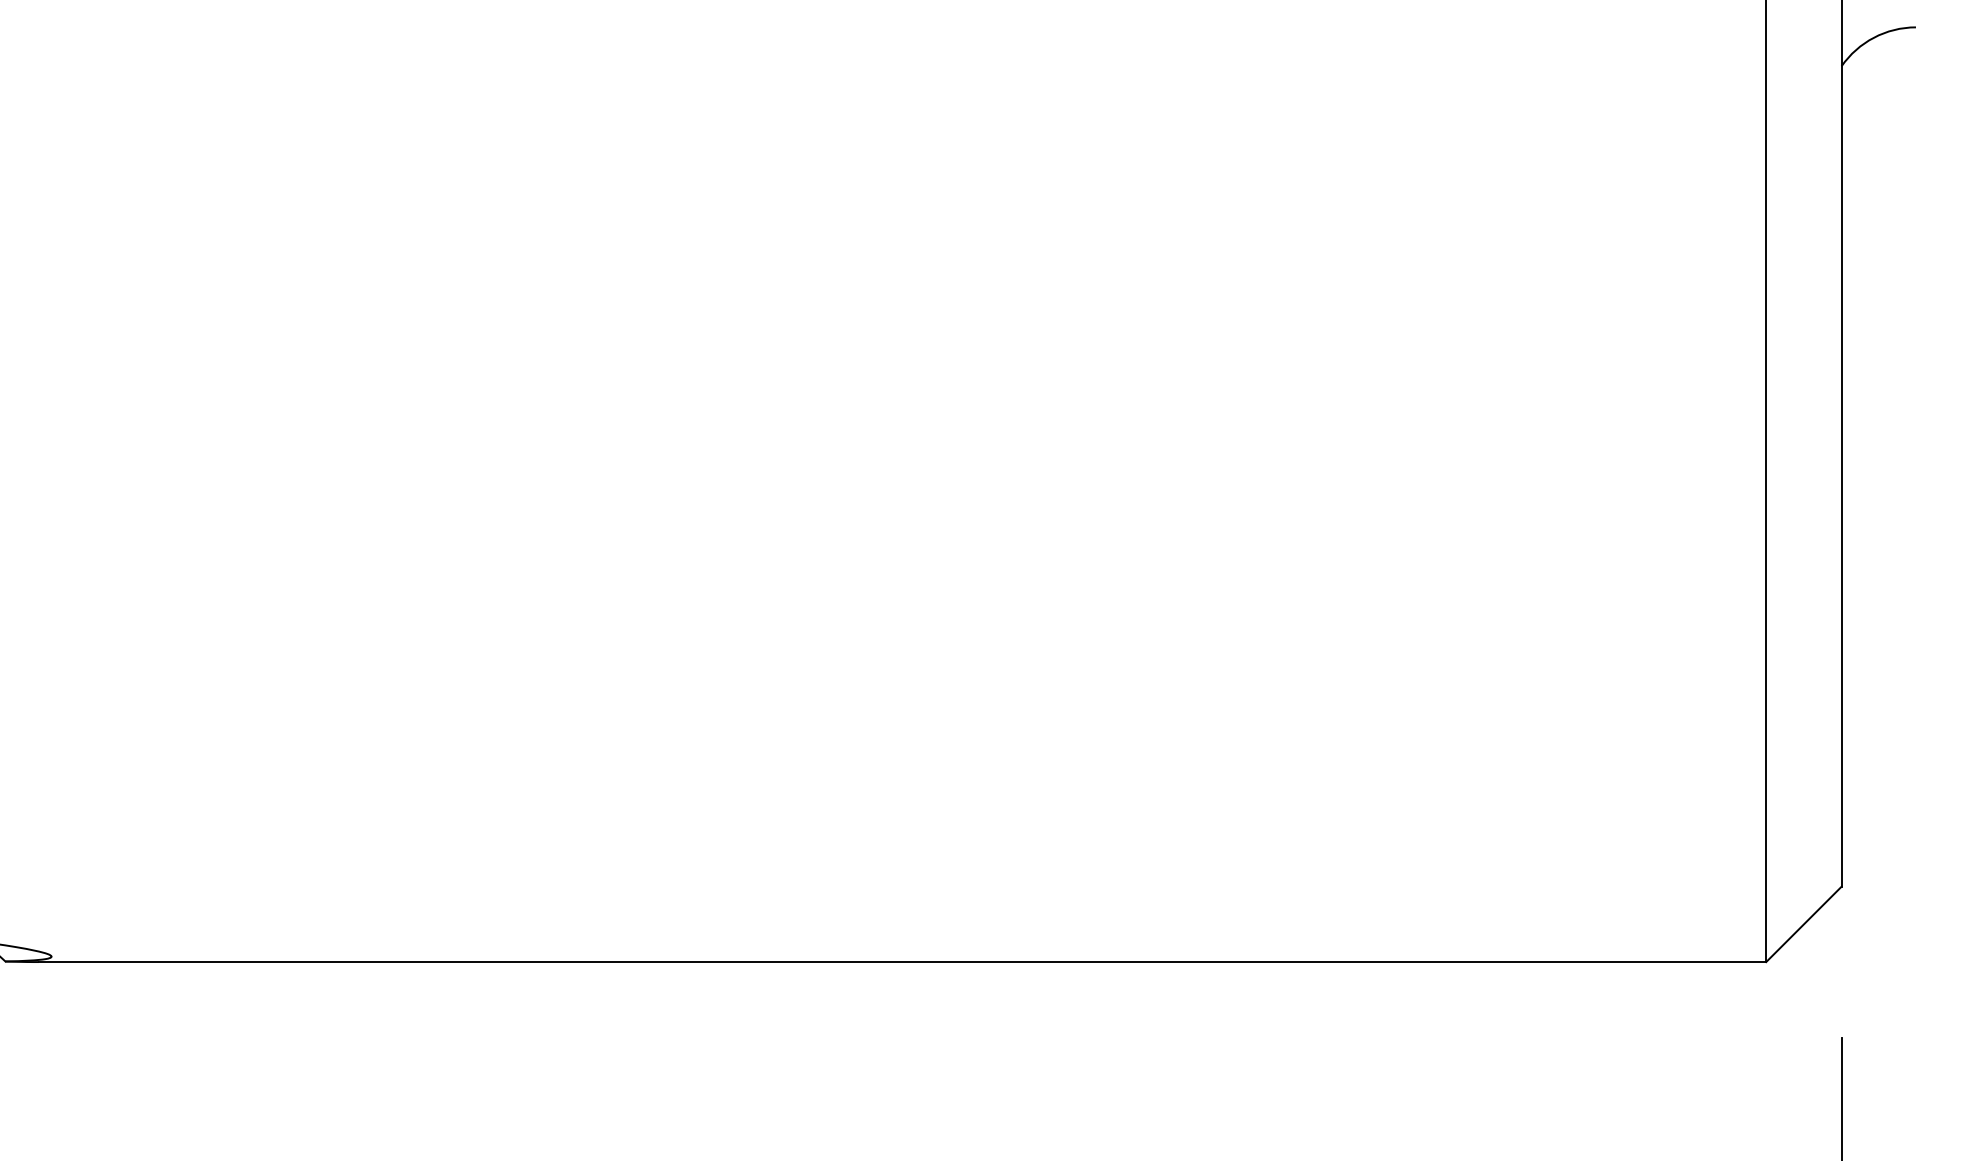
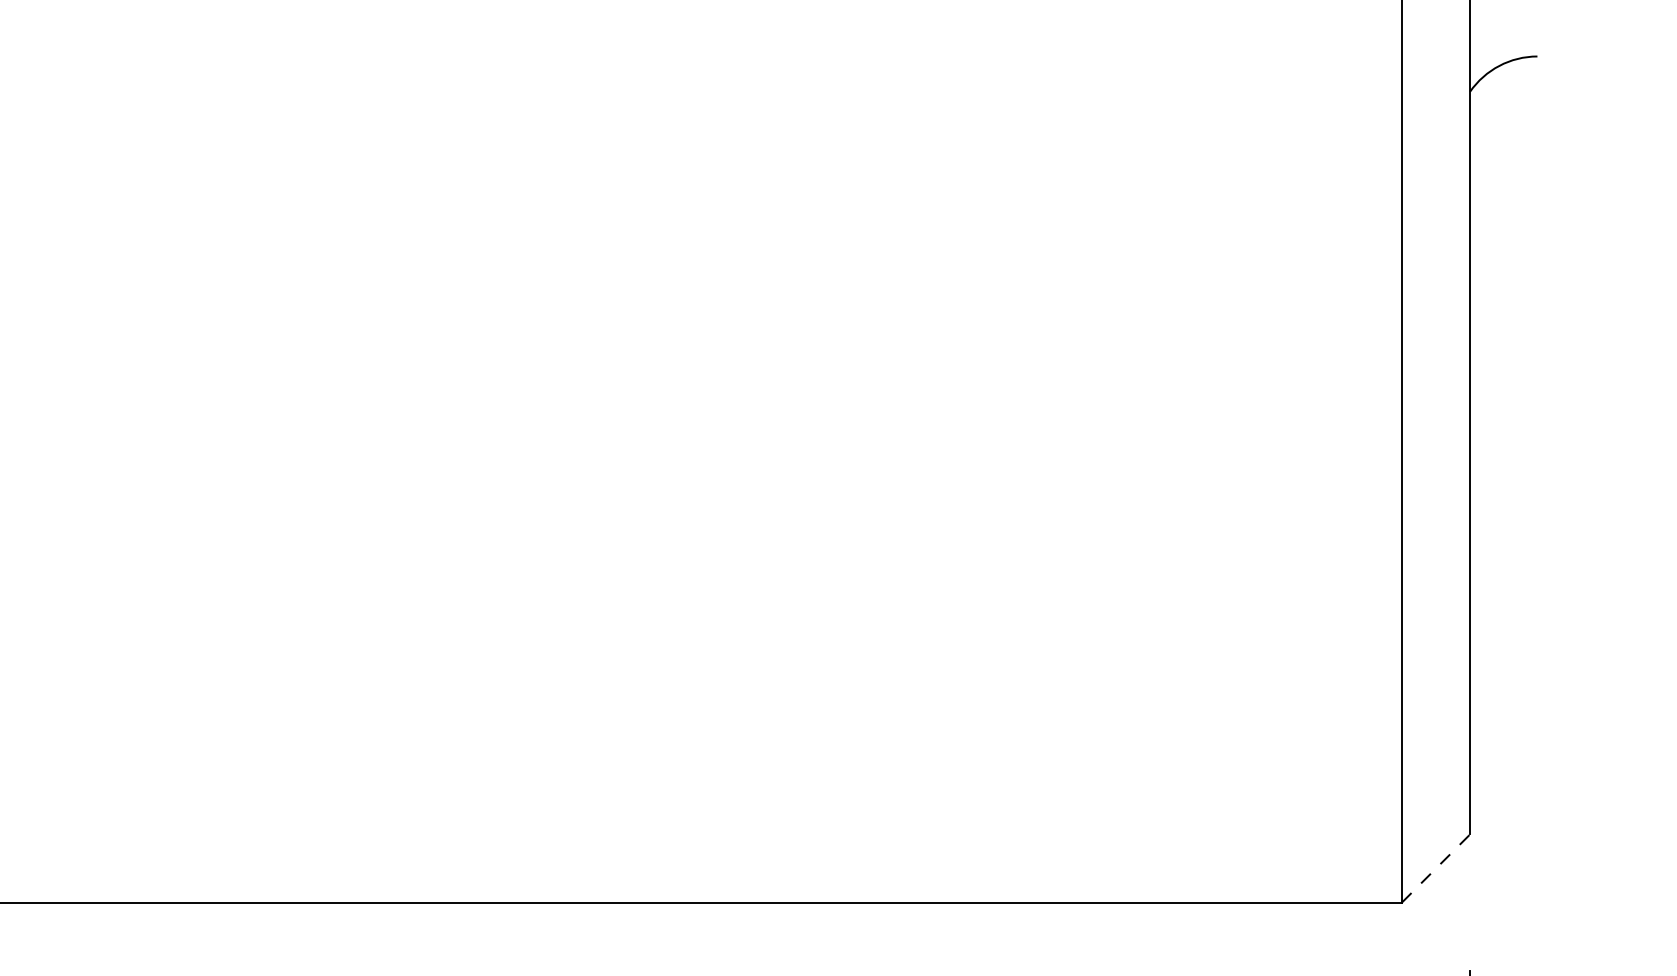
line: (1804, 924) -> (1436, 868), solid -> dashed

